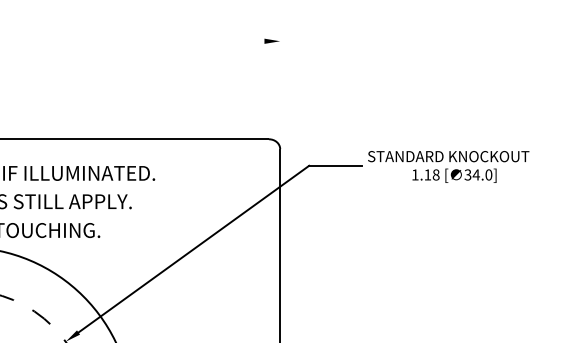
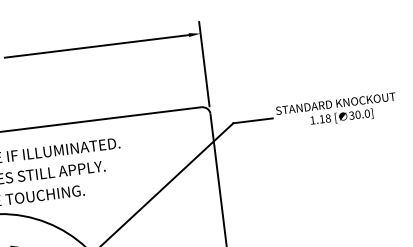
line: (139, 41) -> (96, 46), added
line: (280, 82) -> (204, 64), added
text: (475, 174) -> (357, 114), 34.0] -> 30.0]

